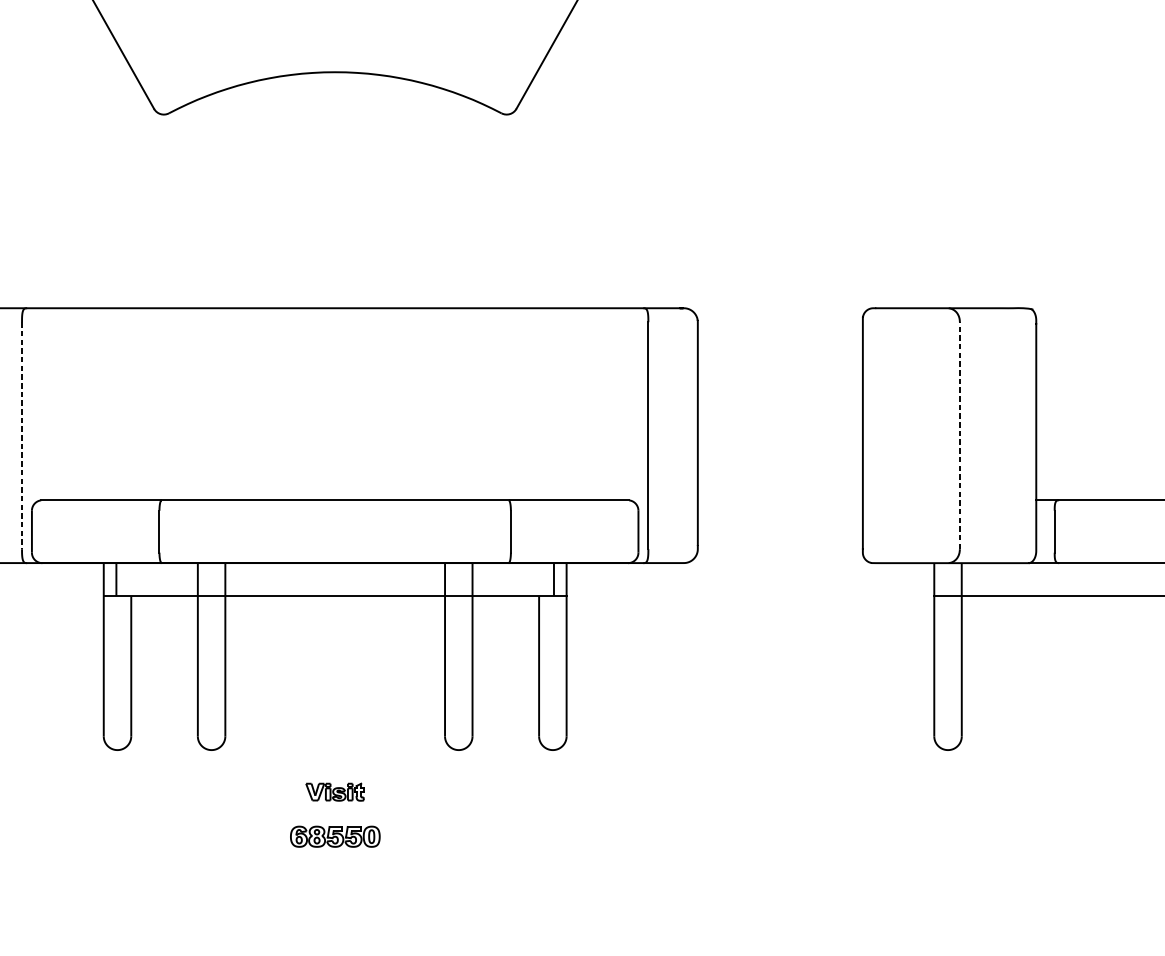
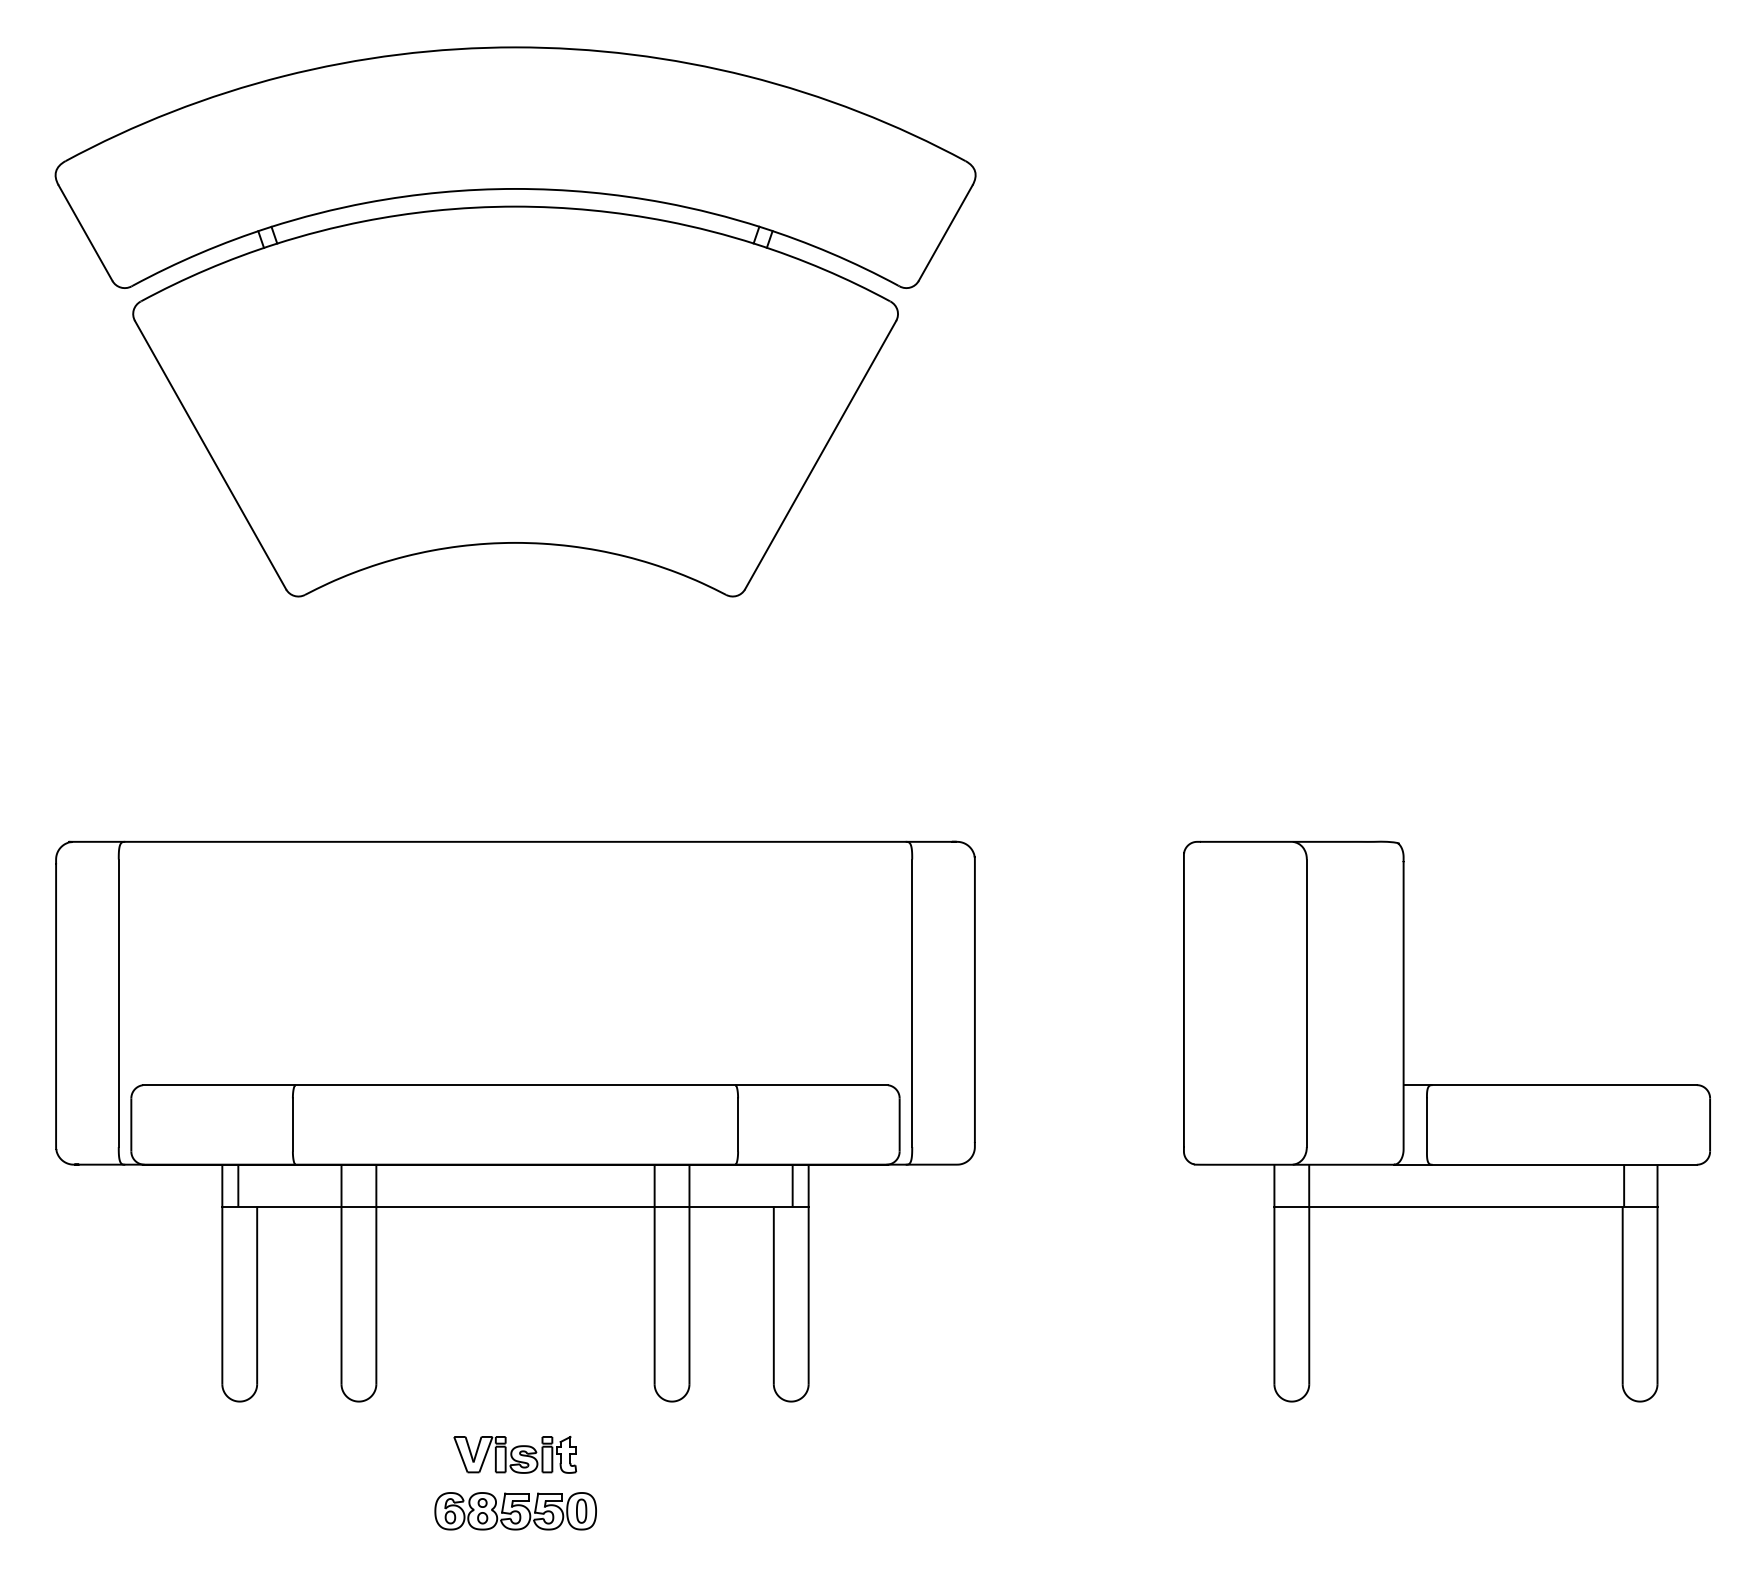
line: (21, 435) -> (118, 1003), dashed -> solid
line: (959, 435) -> (1306, 1003), dashed -> solid
part: (335, 791) -> (515, 1454), size x1.67
part: (335, 836) -> (515, 1511), size x1.43

